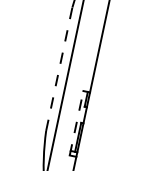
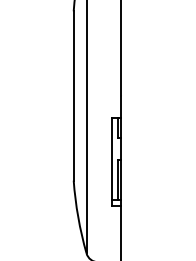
line: (59, 68) -> (73, 95), dashed -> solid
line: (76, 122) -> (111, 161), dashed -> solid

